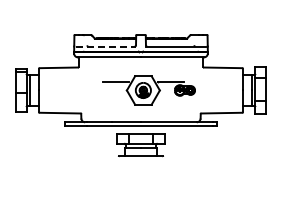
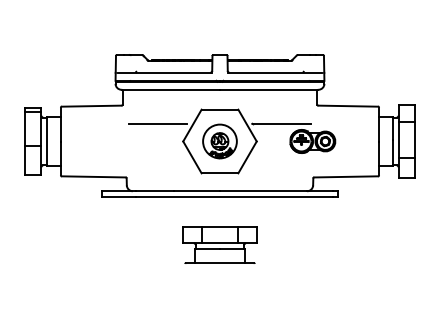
line: (106, 46) -> (166, 72), dashed -> solid
part: (148, 90) -> (231, 141), size x1.43
part: (140, 145) -> (219, 246), moved

